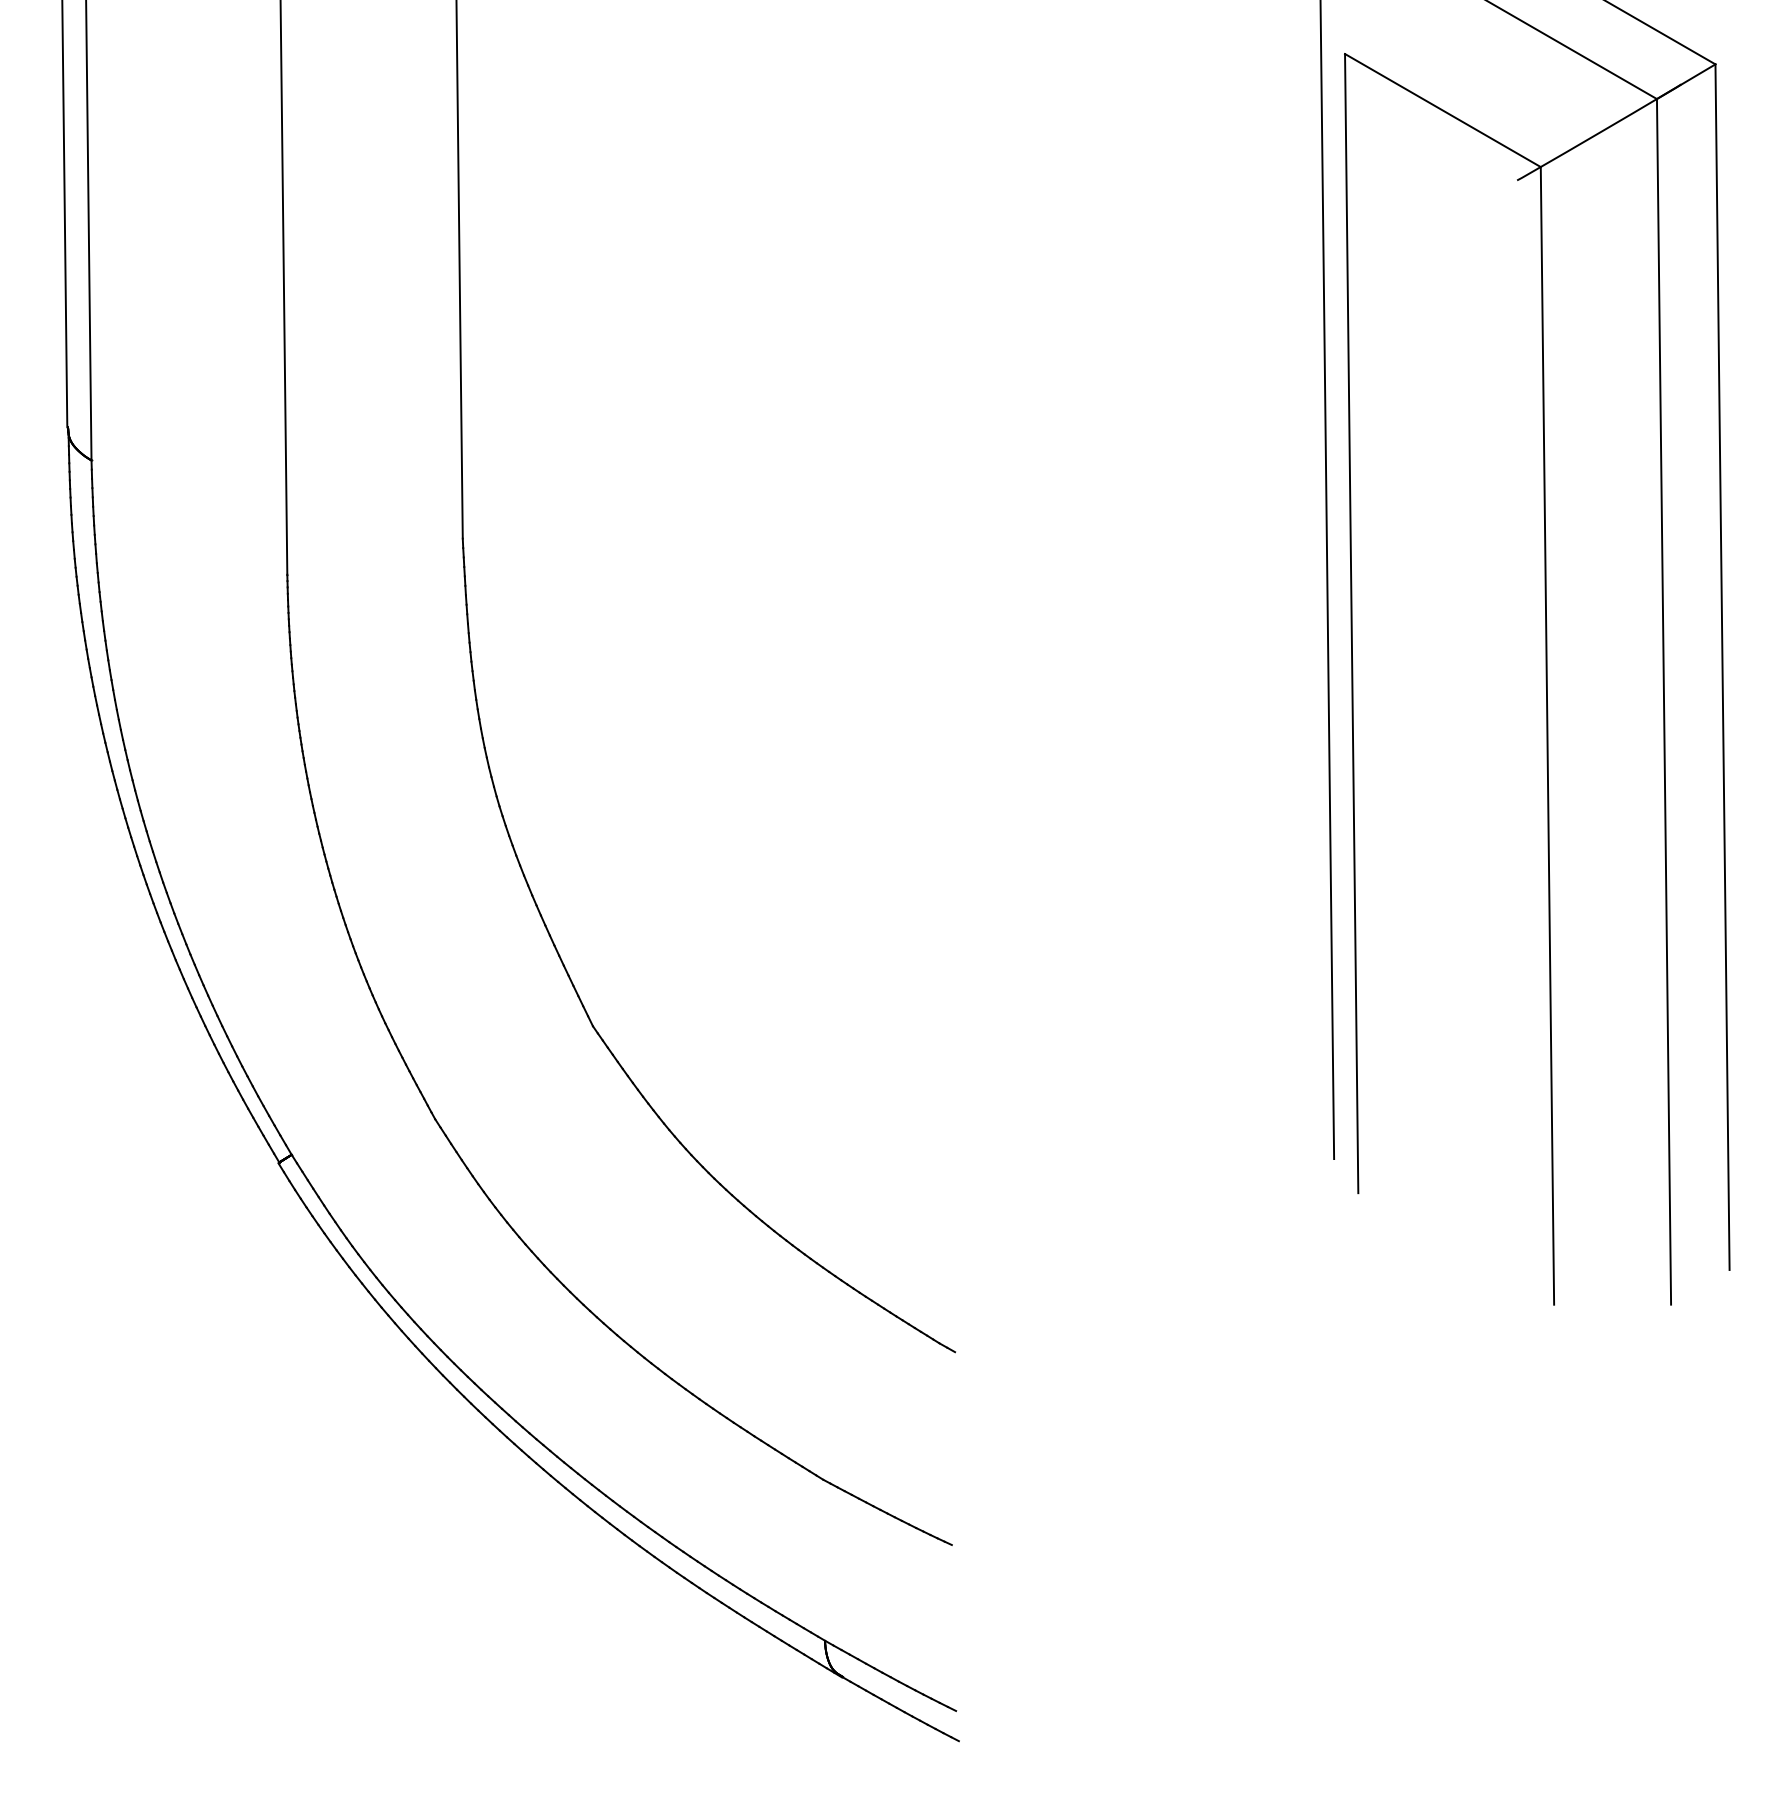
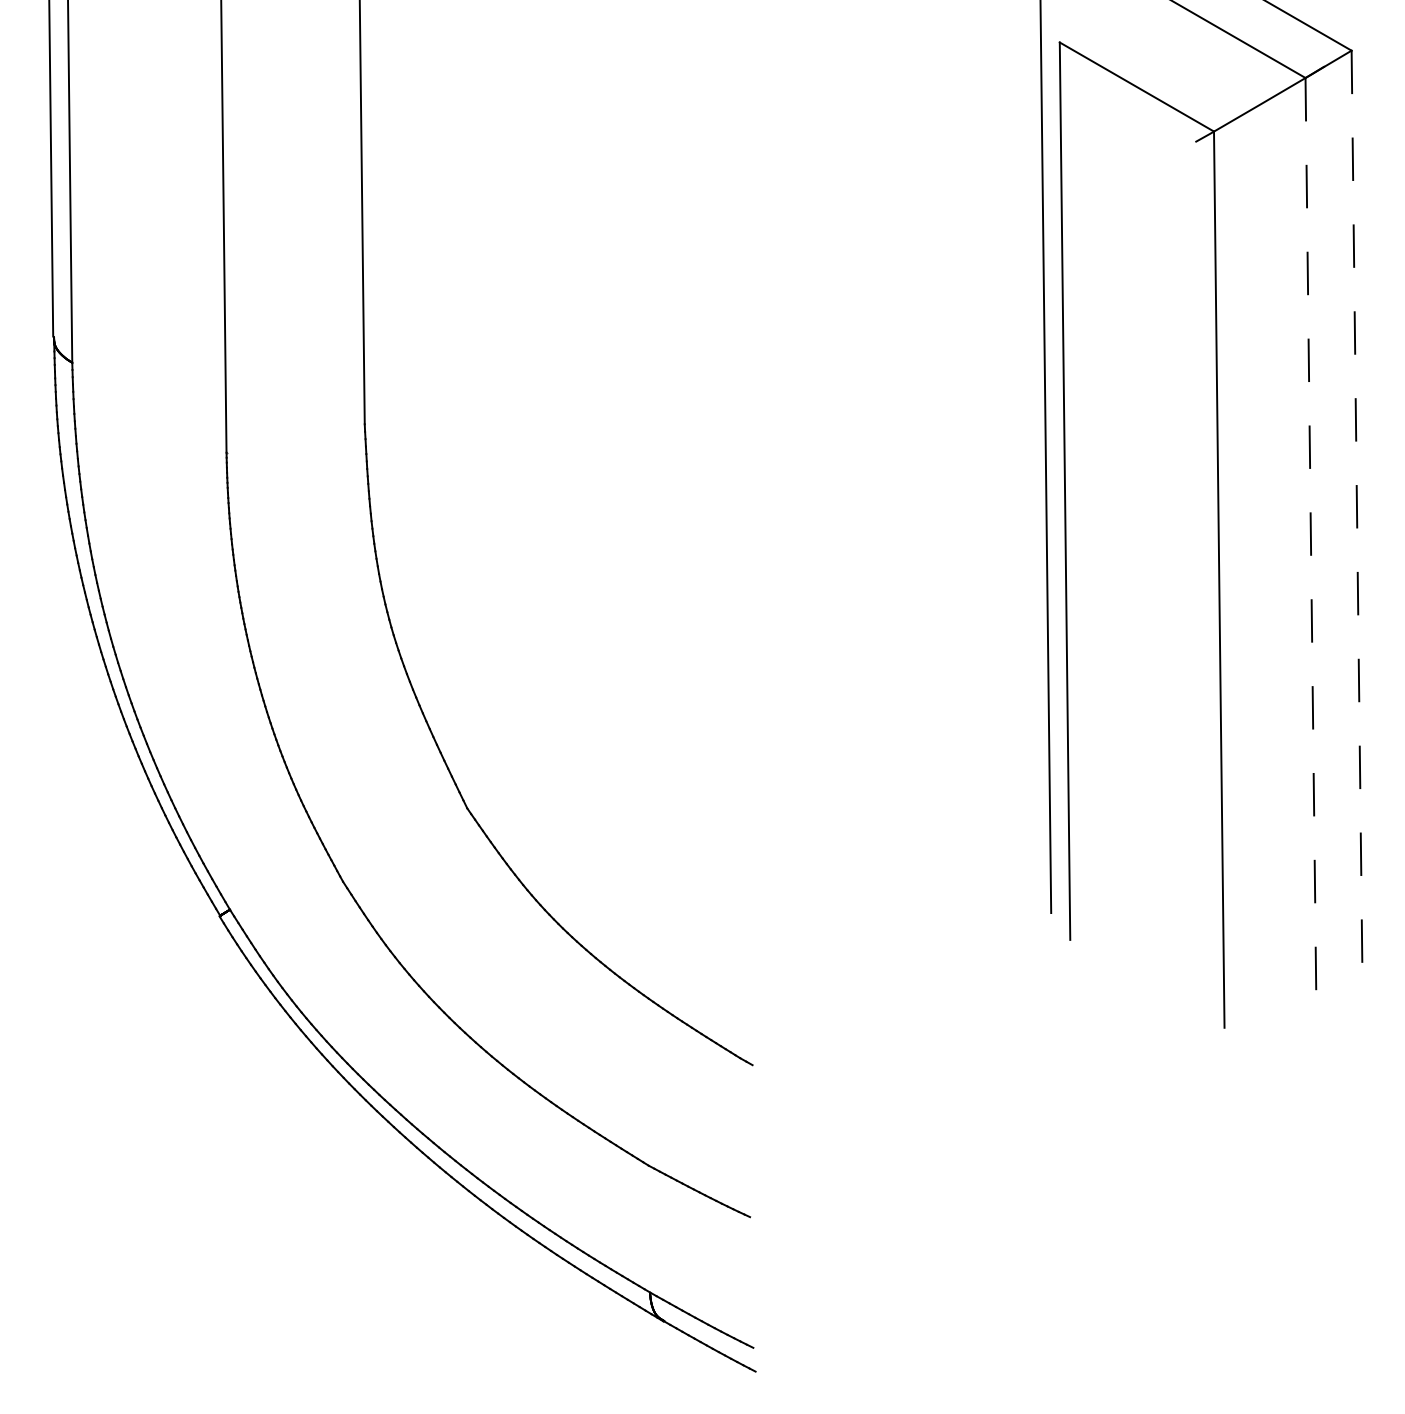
line: (1722, 667) -> (1357, 525), solid -> dashed
line: (1664, 701) -> (1311, 552), solid -> dashed

